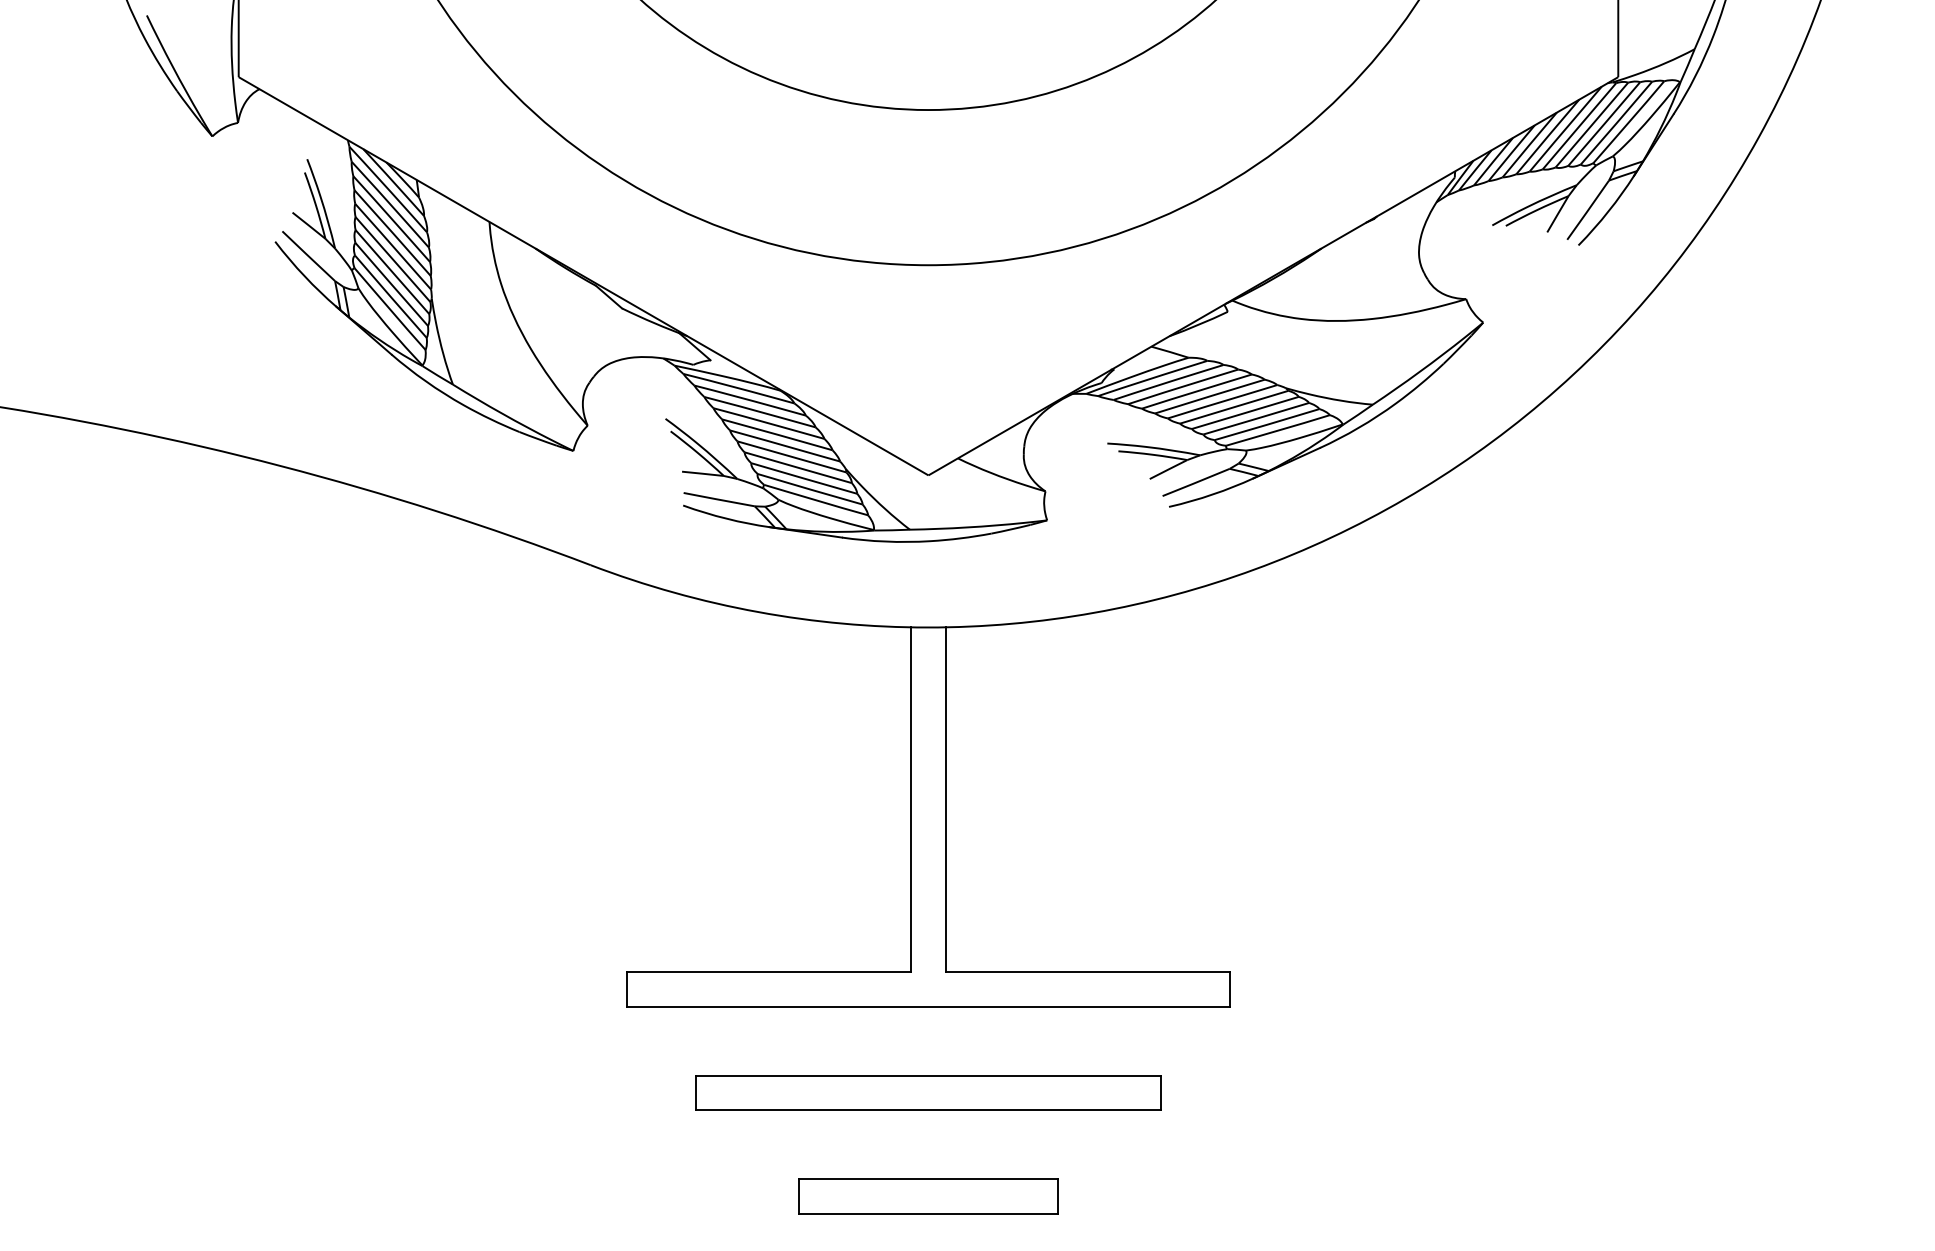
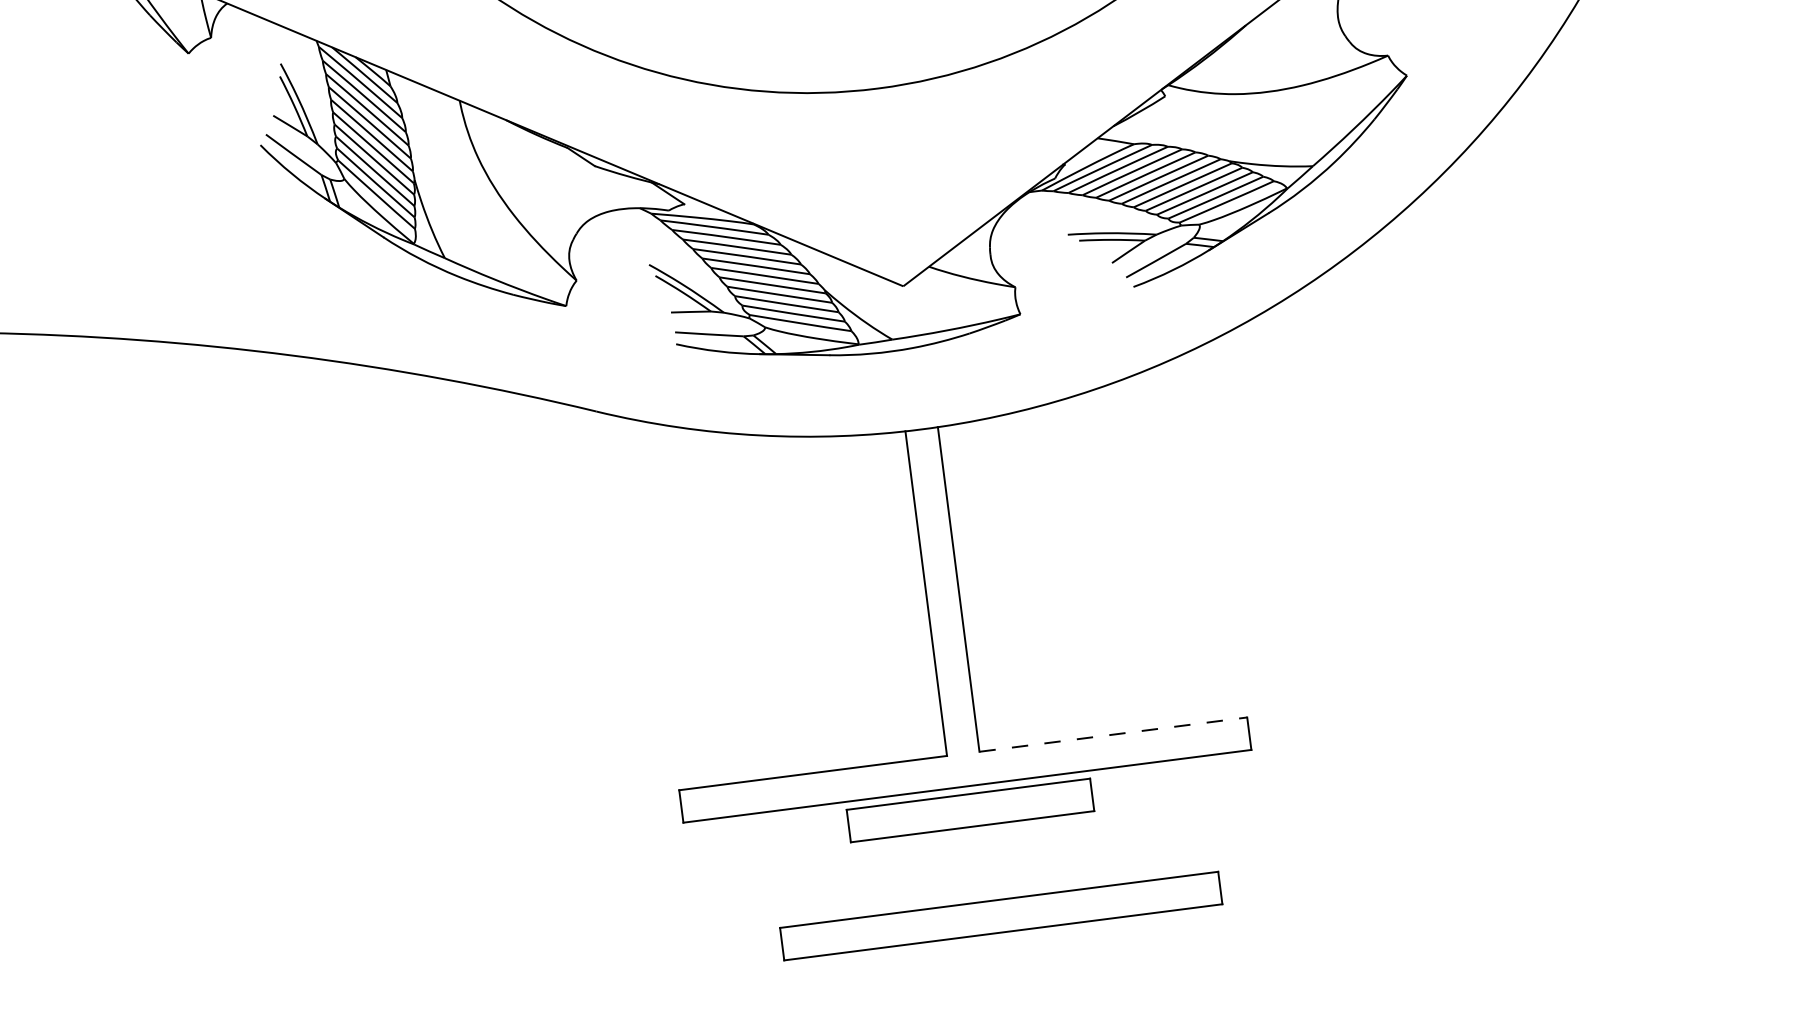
line: (1088, 972) -> (1113, 734), solid -> dashed
part: (928, 1092) -> (1001, 915), moved
part: (928, 1196) -> (970, 810), moved

